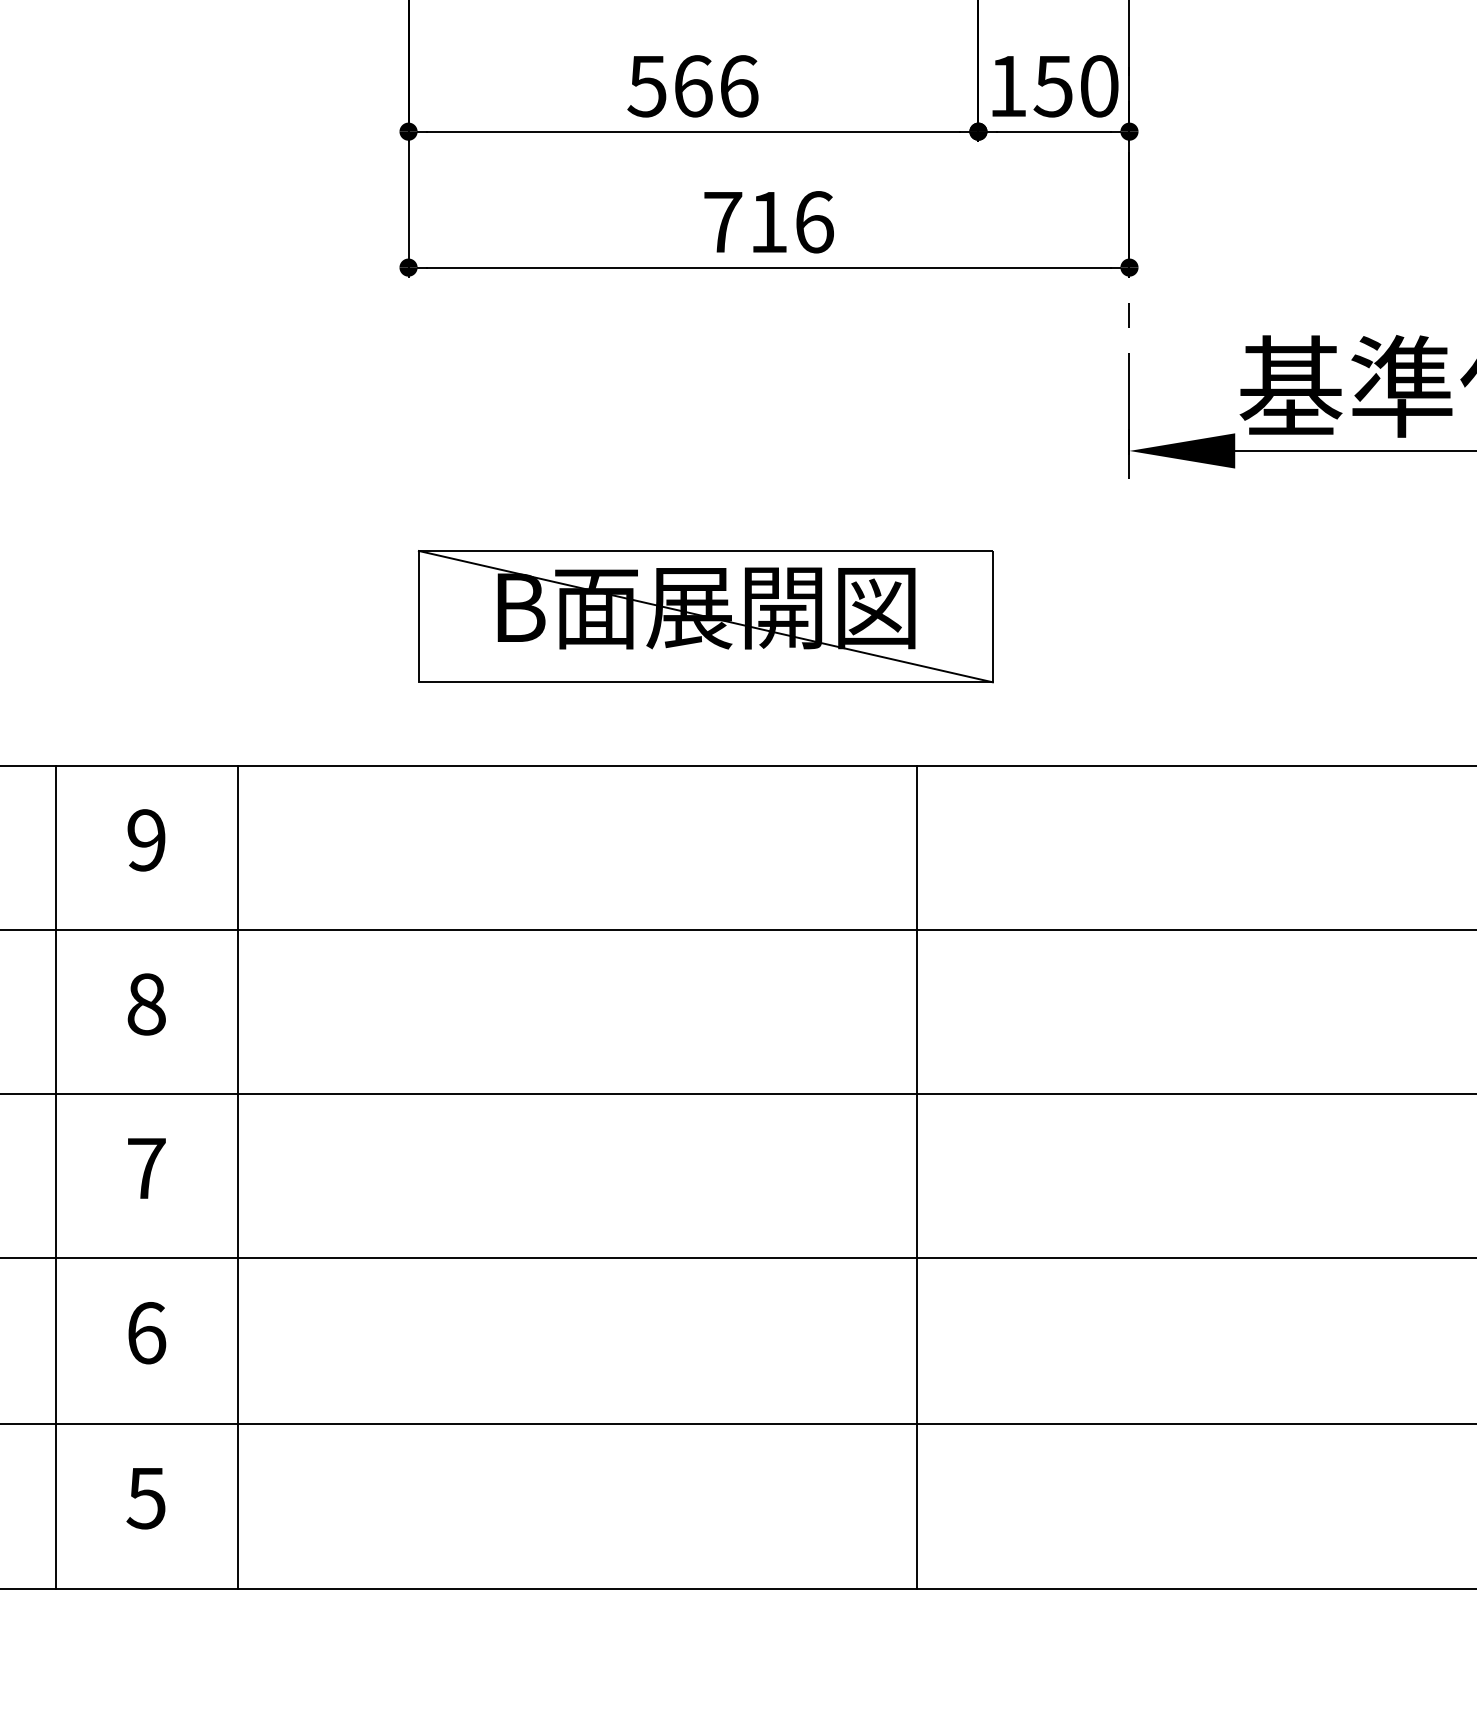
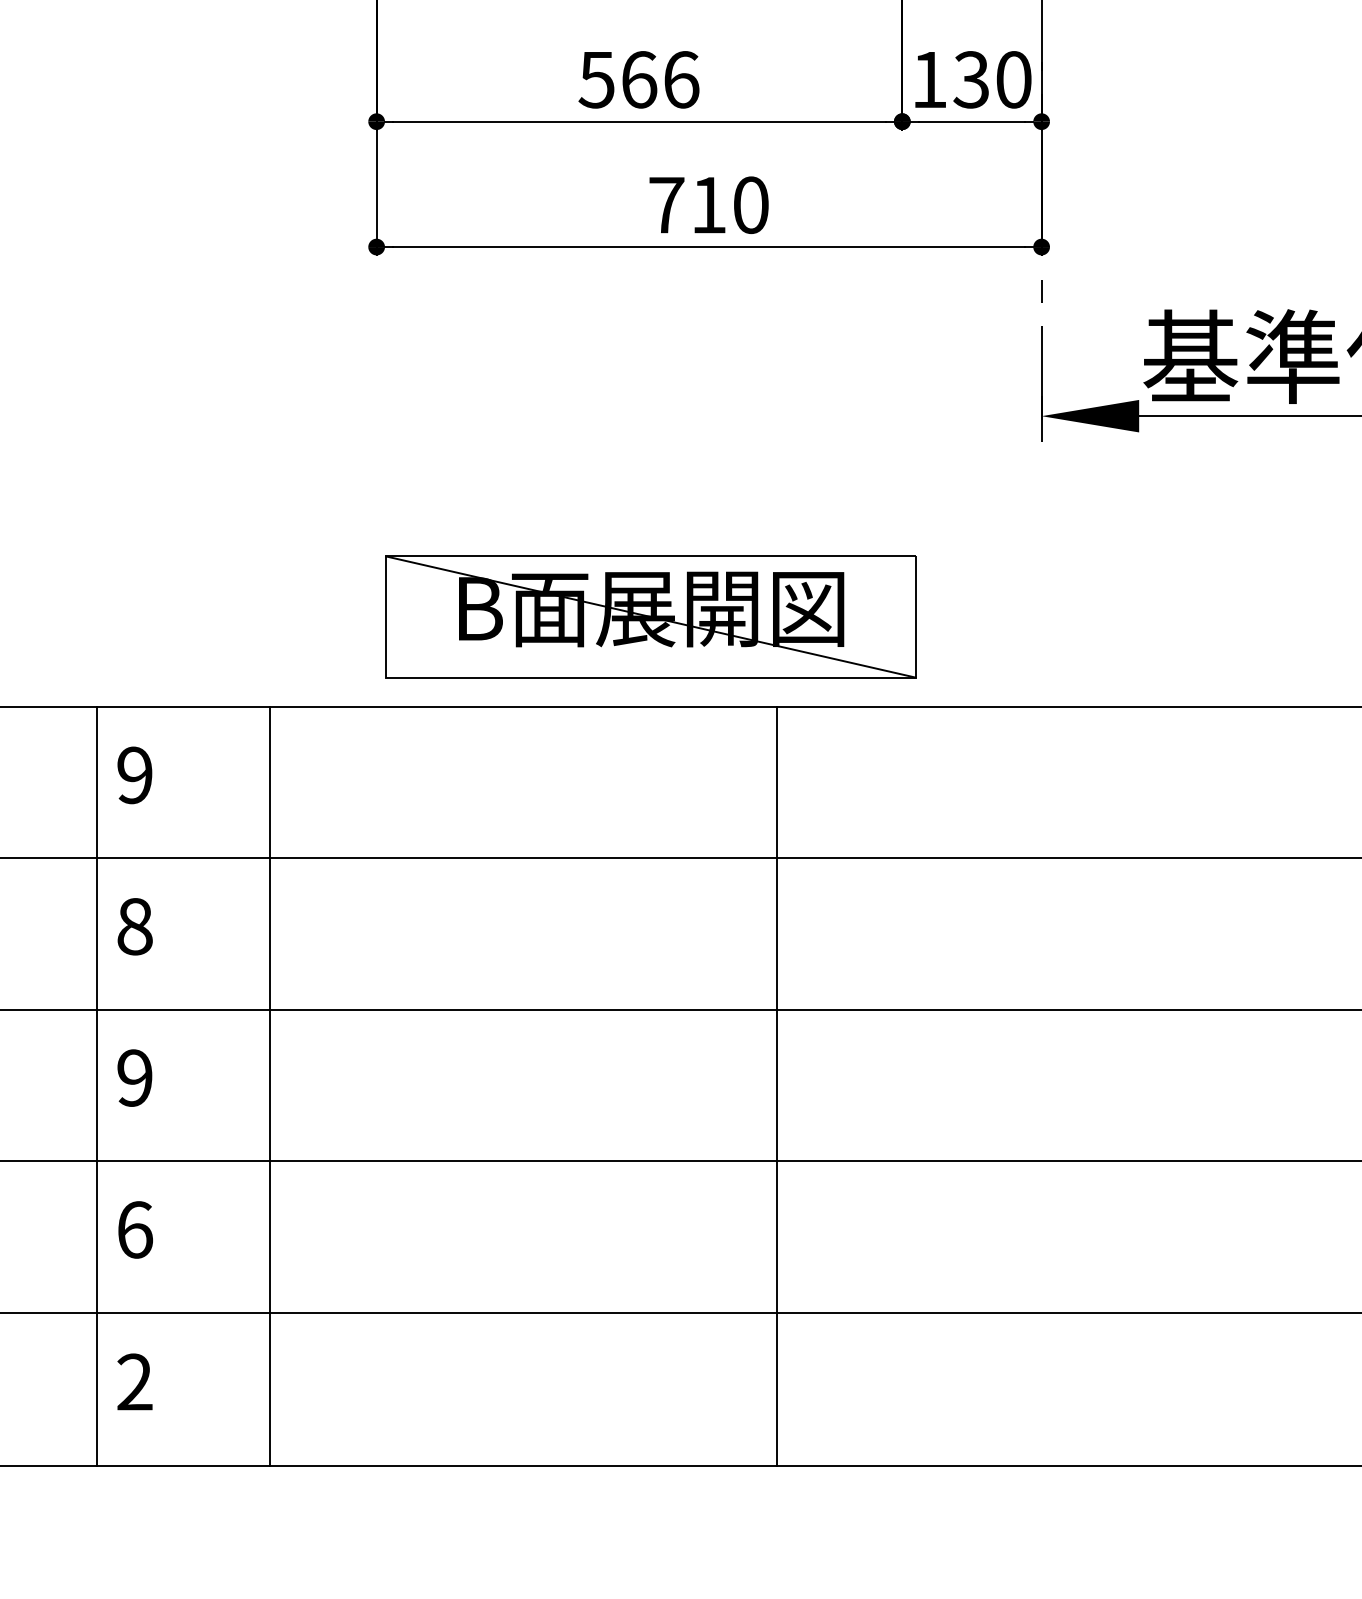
text: (1052, 85) -> (970, 79), 150 -> 130
text: (814, 221) -> (751, 204), 716 -> 710
part: (705, 616) -> (650, 616), moved
text: (146, 1167) -> (134, 1077), 7 -> 9
line: (238, 1176) -> (270, 1085), moved
line: (916, 1176) -> (776, 1085), moved
line: (56, 1177) -> (97, 1086), moved
text: (146, 1498) -> (134, 1382), 5 -> 2

